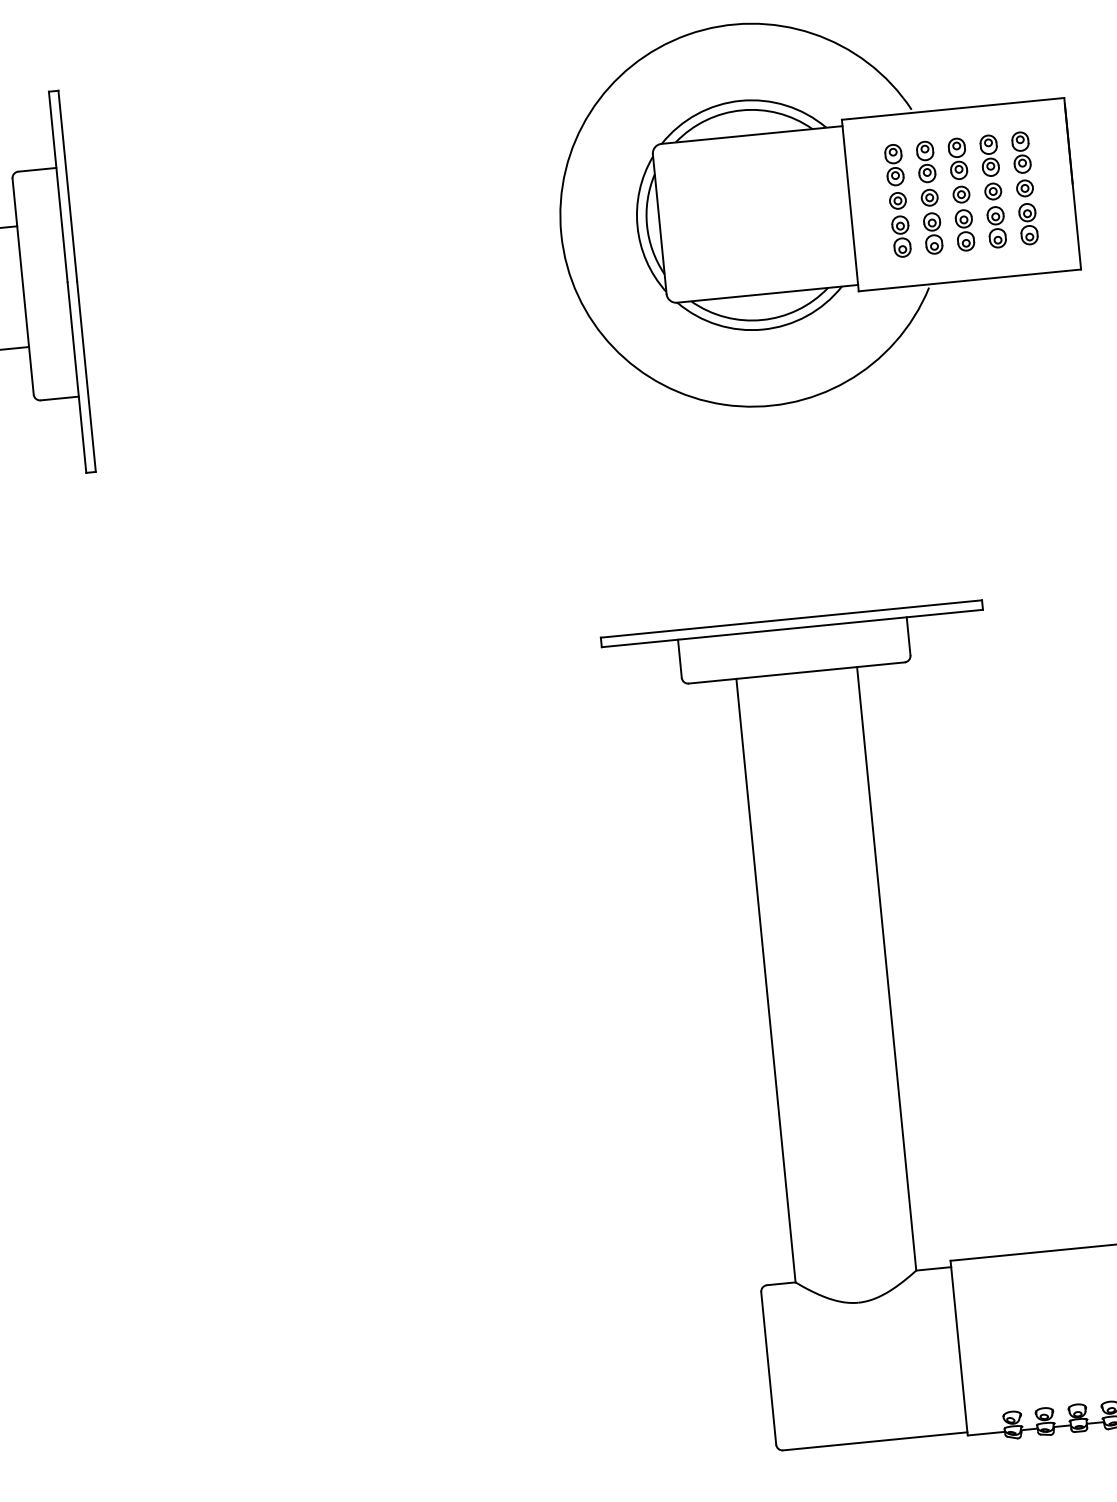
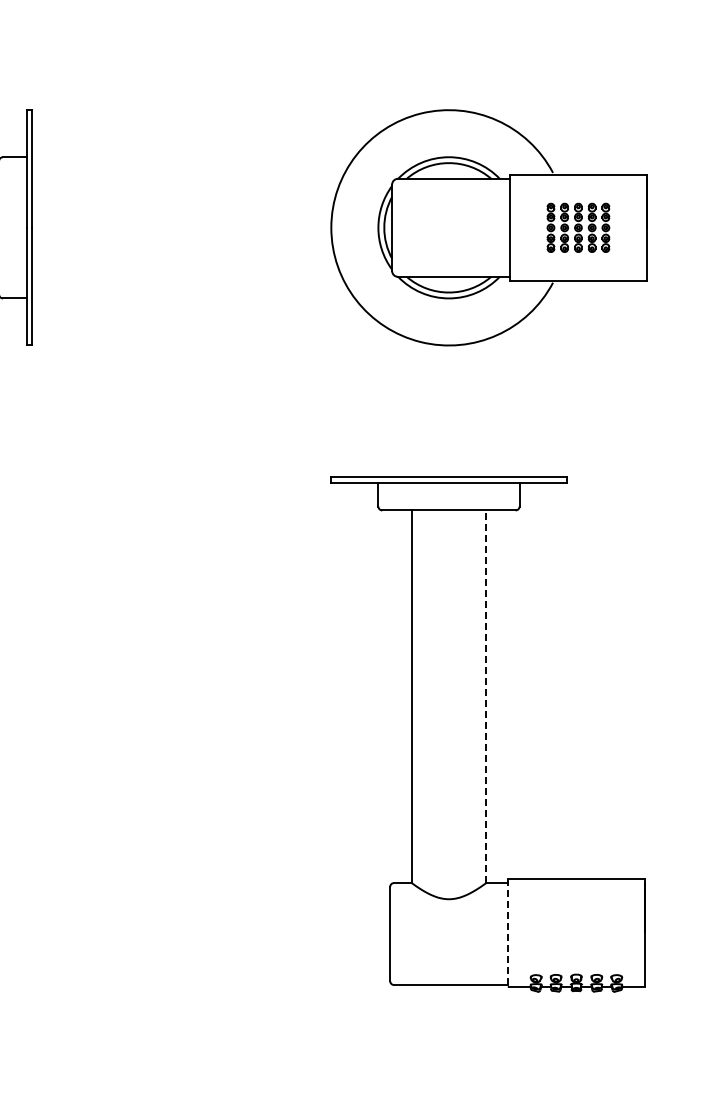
part: (961, 194) -> (578, 227), size x0.7
line: (887, 968) -> (486, 696), solid -> dashed
line: (958, 1348) -> (507, 933), solid -> dashed

